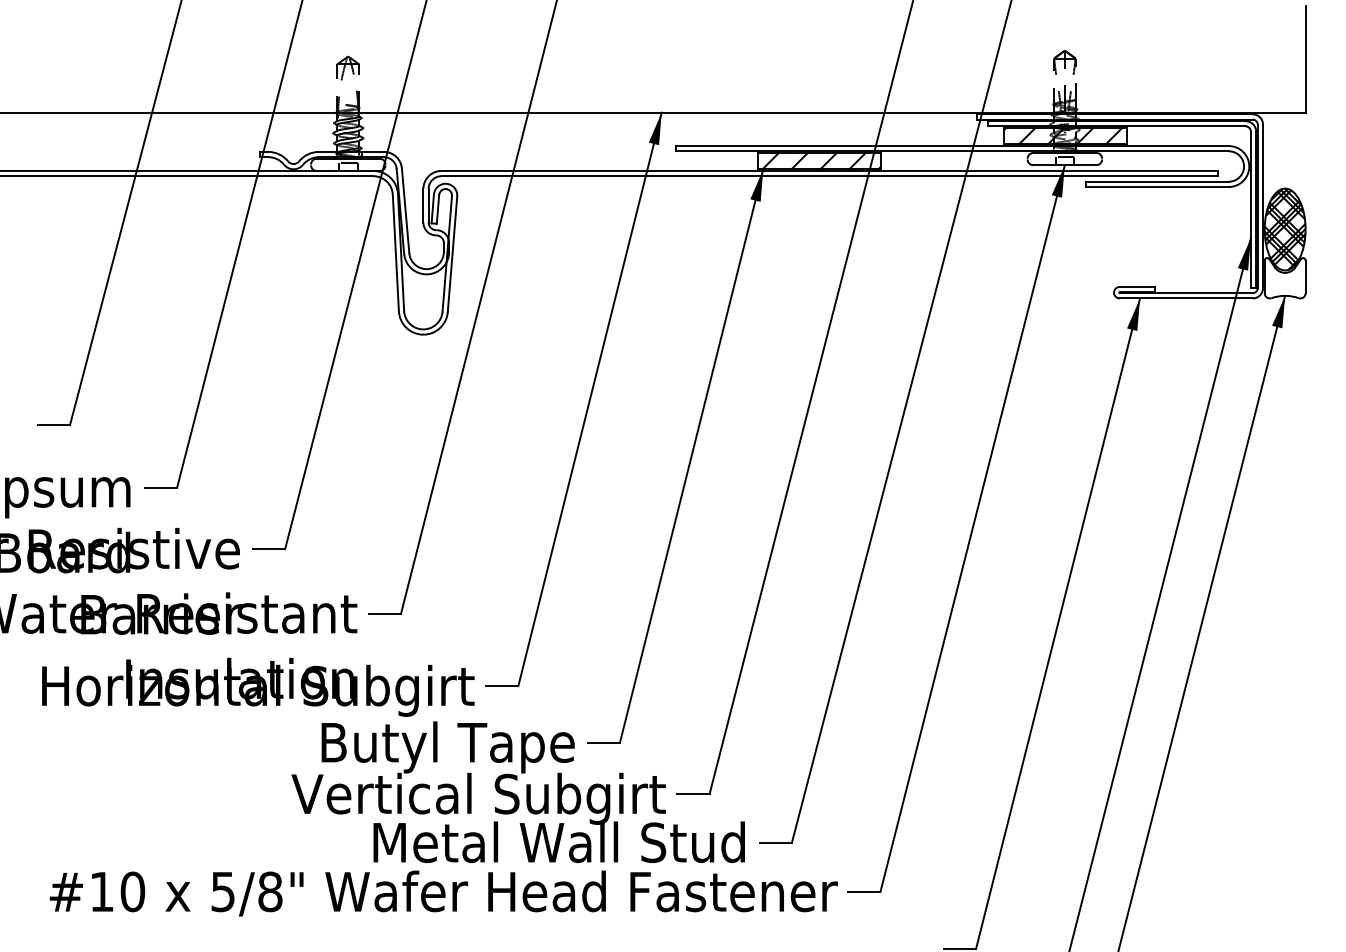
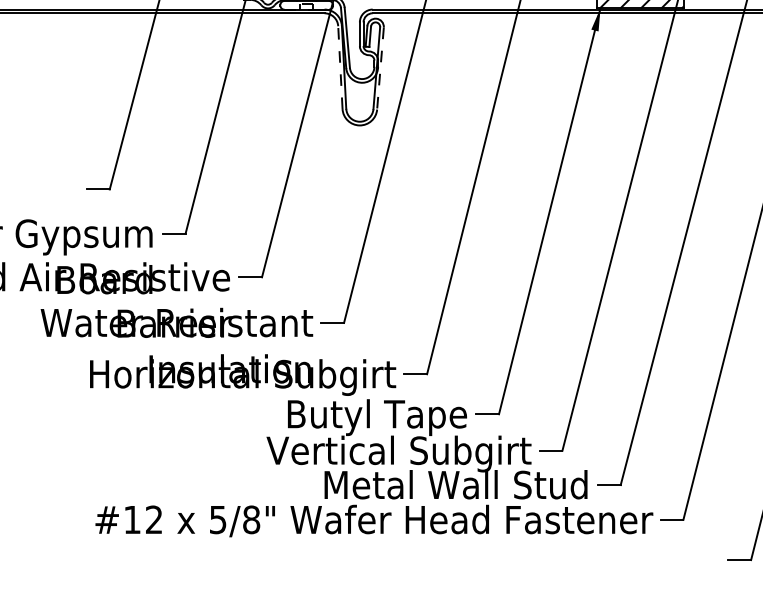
line: (395, 252) -> (340, 67), solid -> dashed
line: (452, 254) -> (380, 68), solid -> dashed
text: (132, 891) -> (153, 519), #10 -> #12

